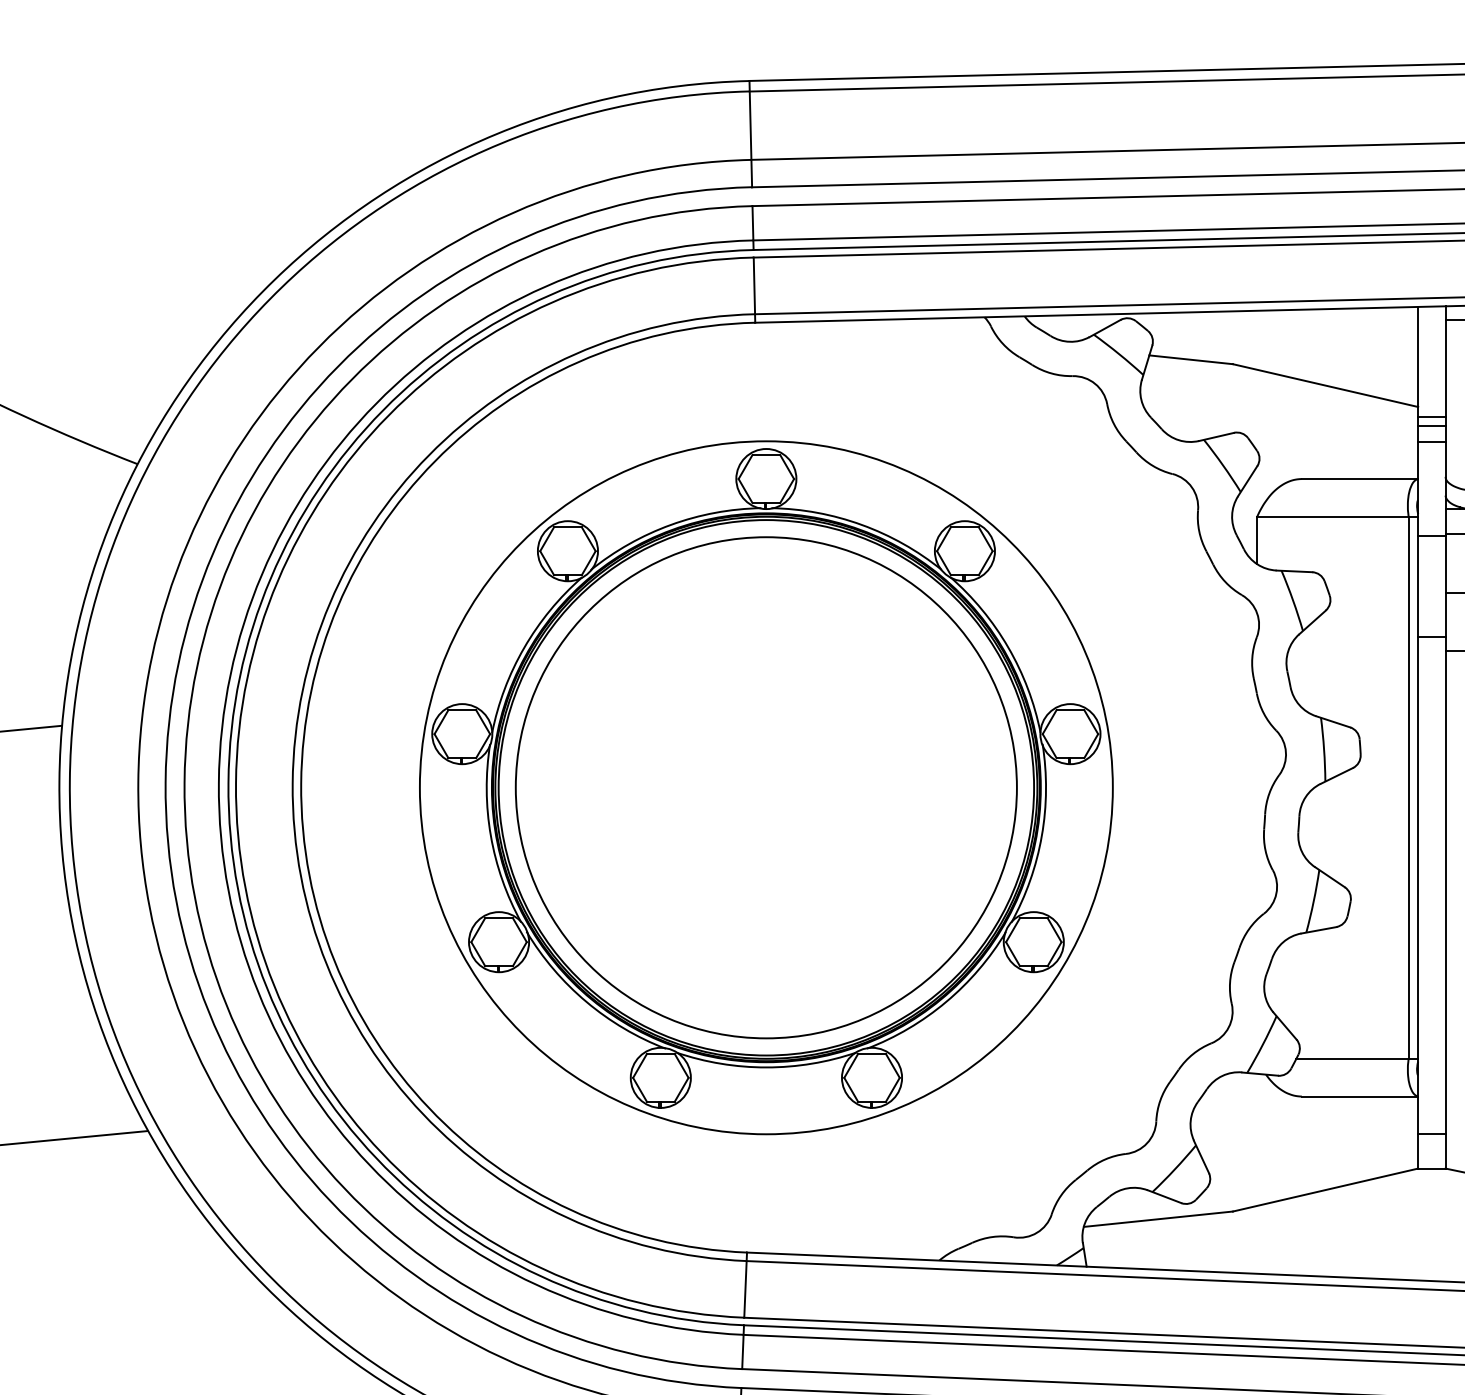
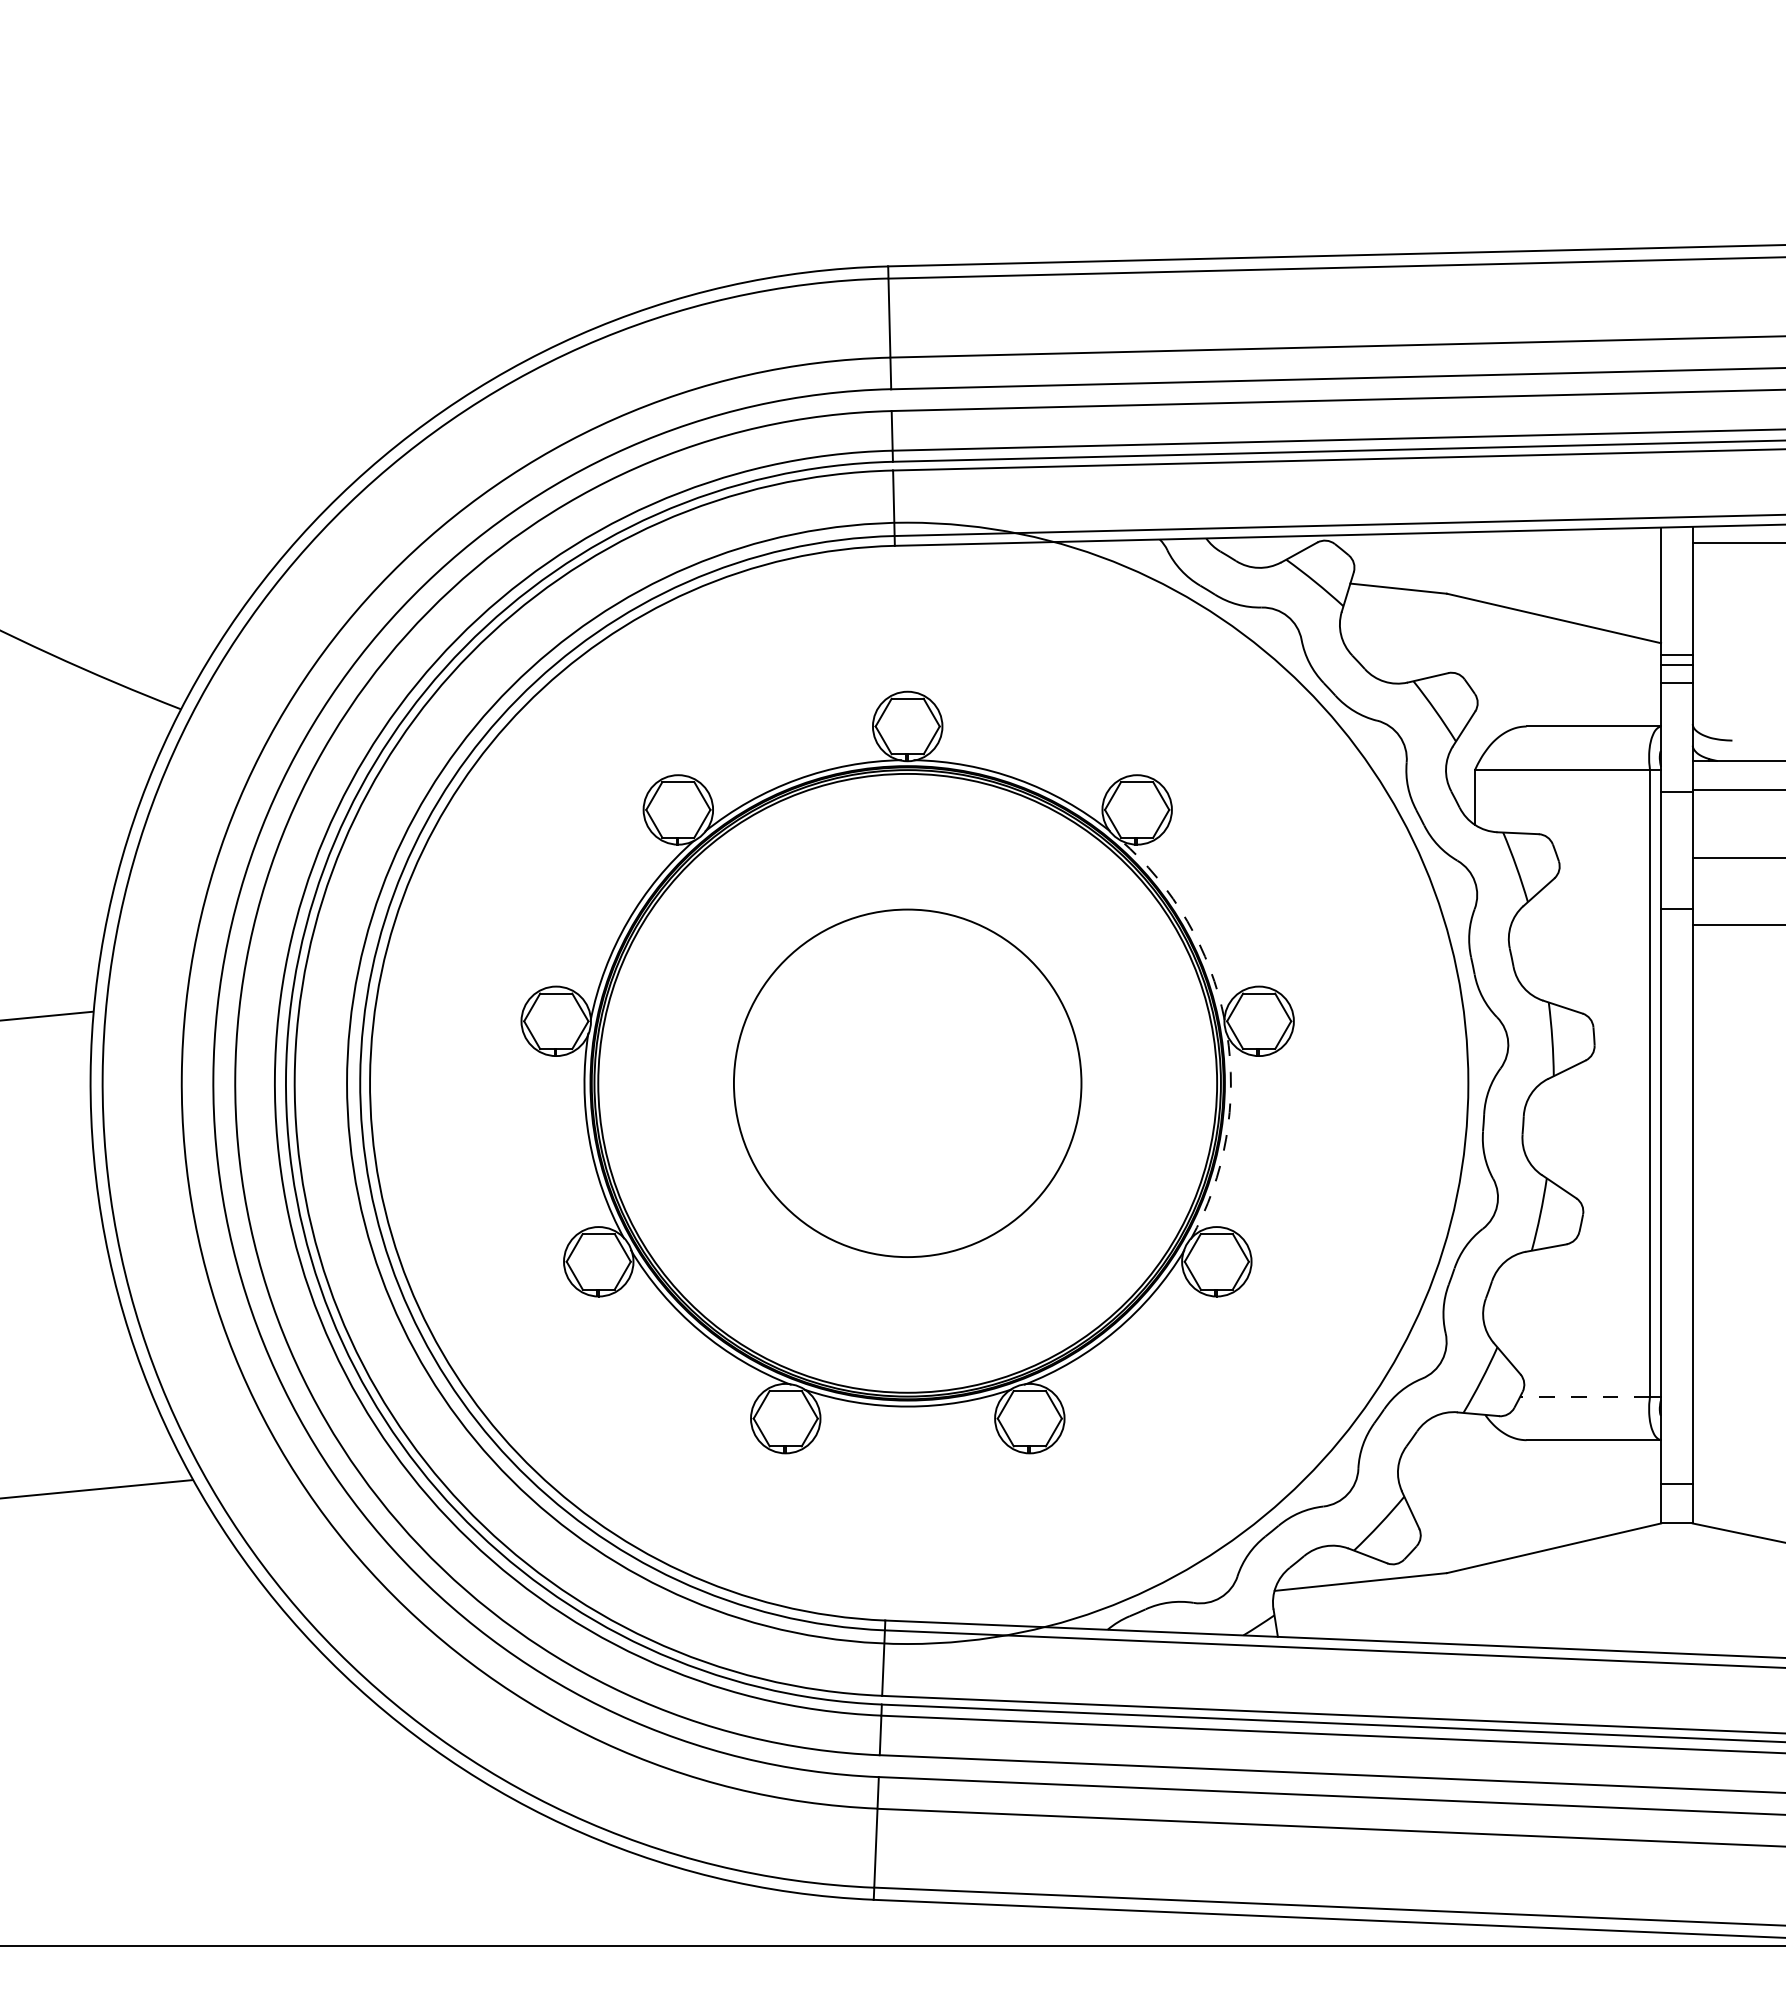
arc: (1008, 647) -> (1187, 921), solid -> dashed
circle: (766, 787) -> (907, 1082), size x0.6
circle: (766, 787) -> (907, 1082), size x1.4
arc: (1042, 836) -> (1226, 1139), solid -> dashed
line: (1352, 1058) -> (1585, 1396), solid -> dashed

